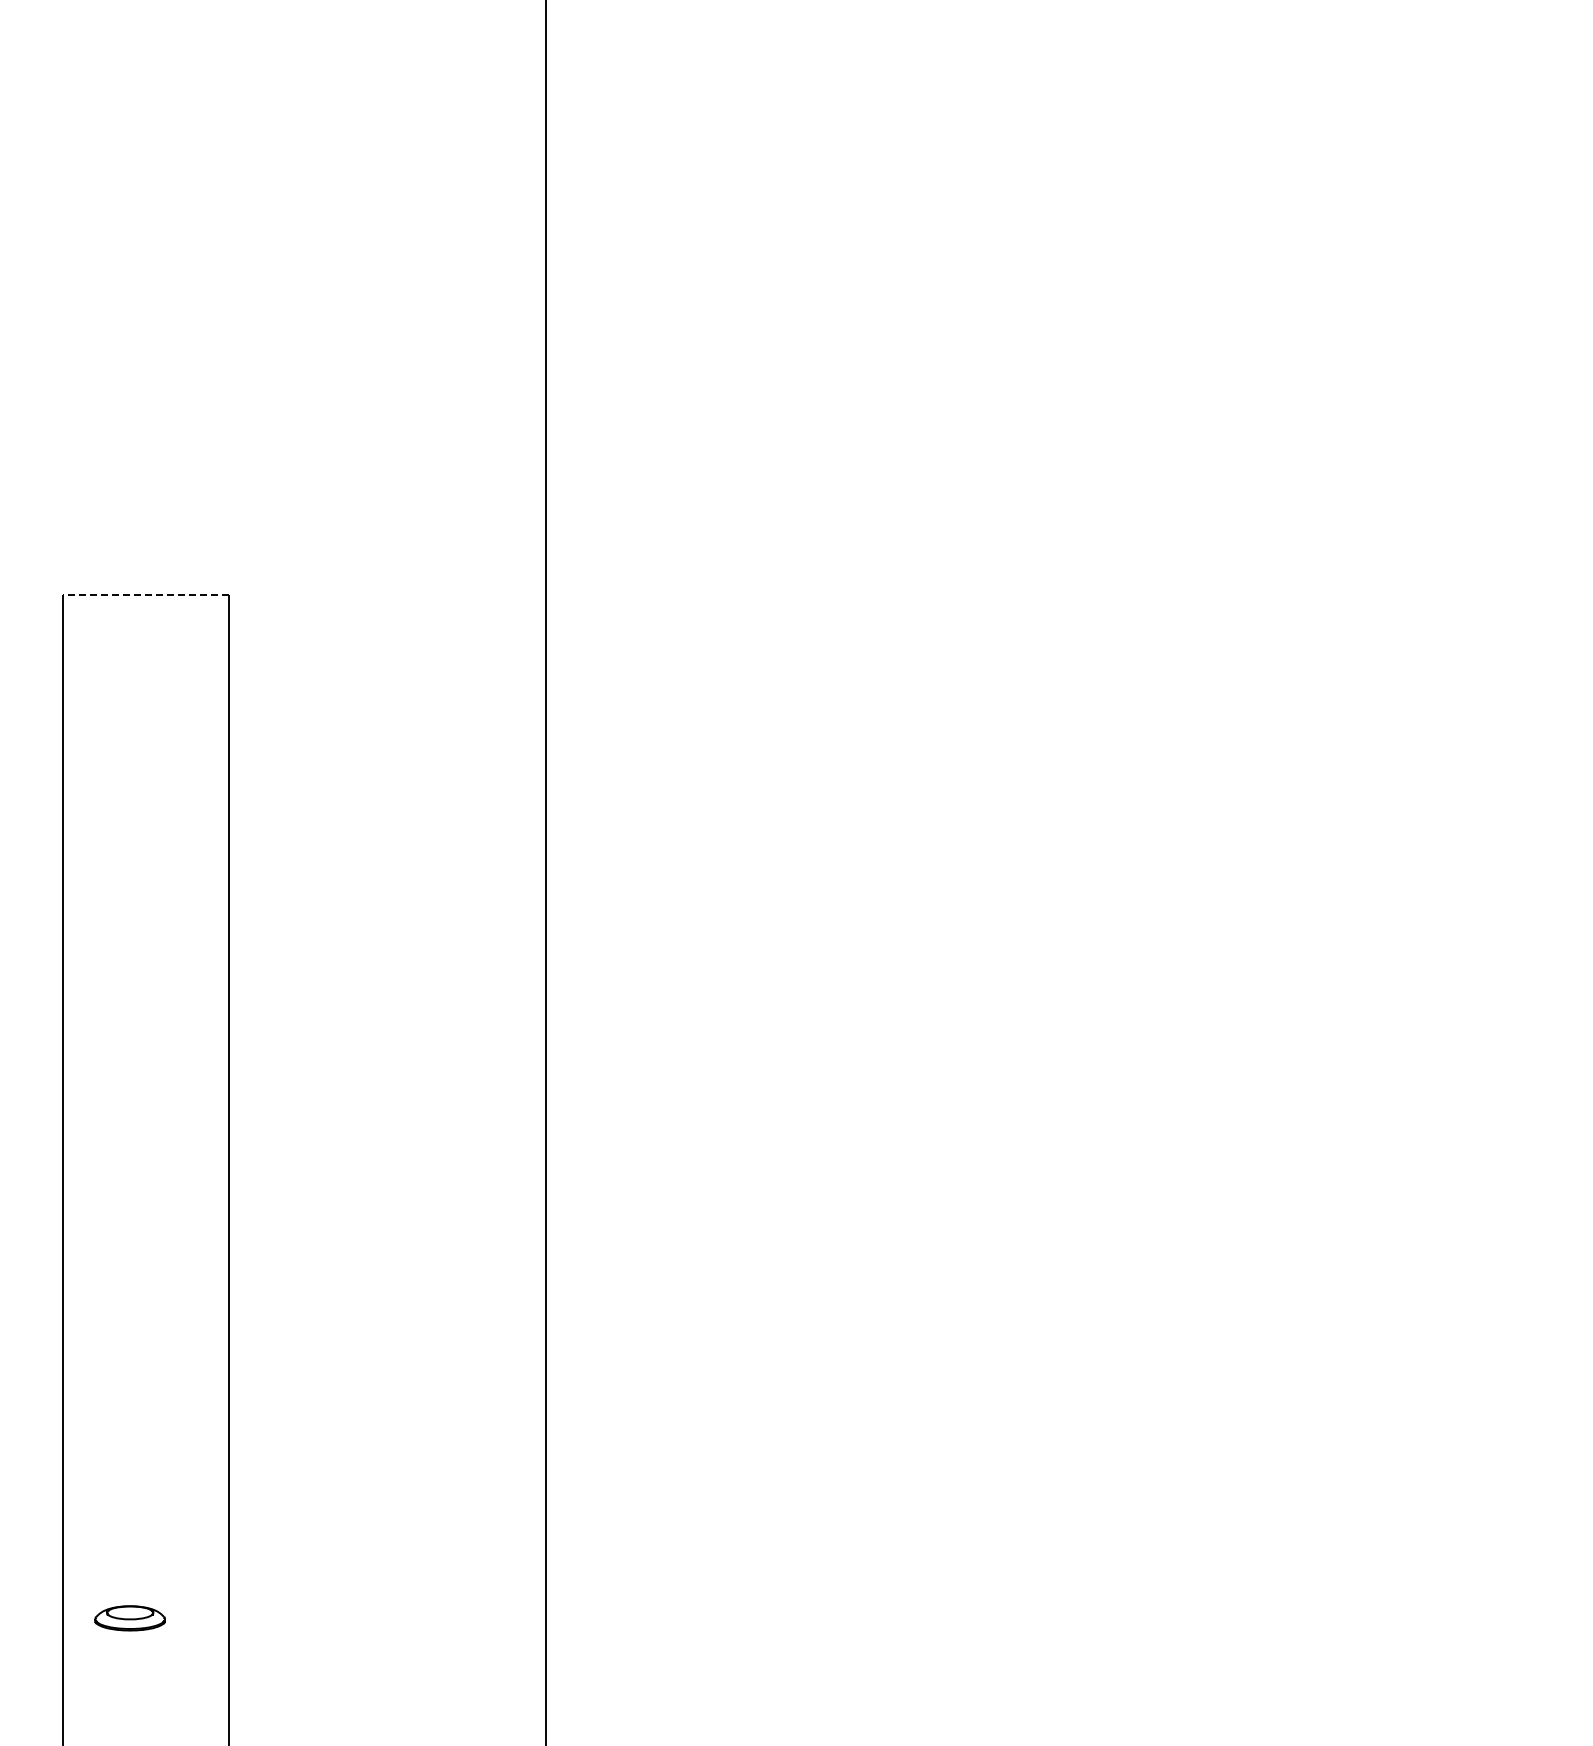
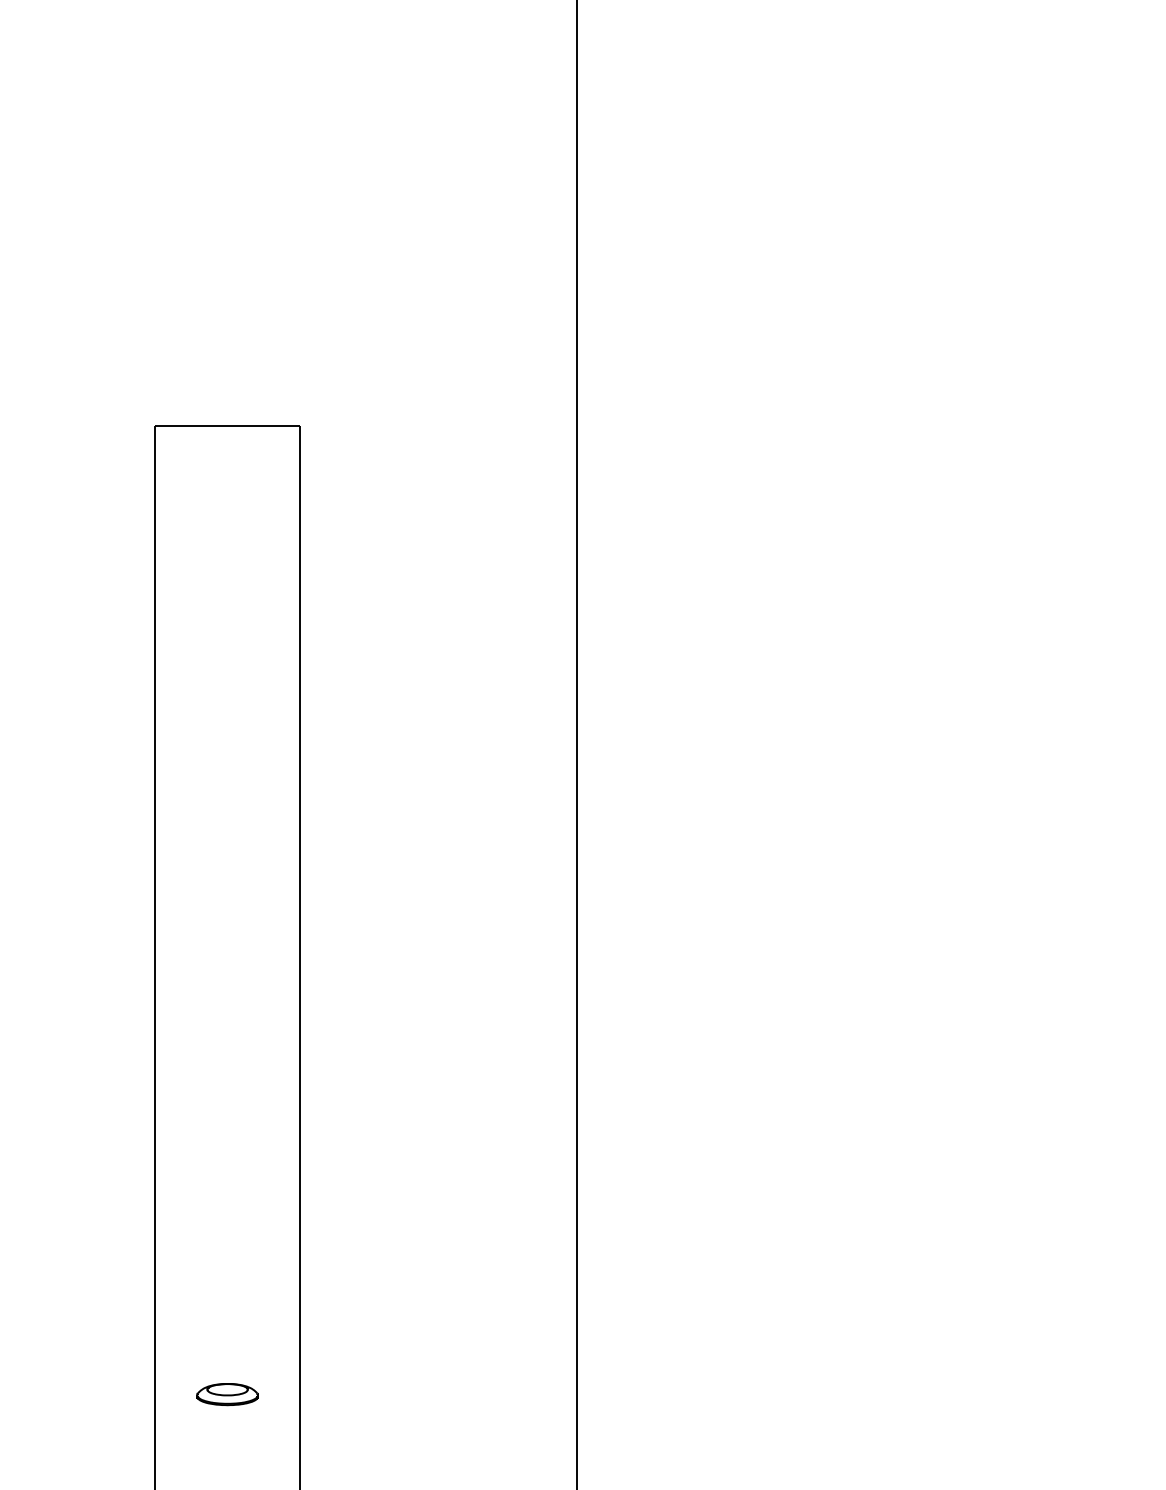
line: (146, 595) -> (227, 426), dashed -> solid
part: (129, 1618) -> (227, 1394), moved

